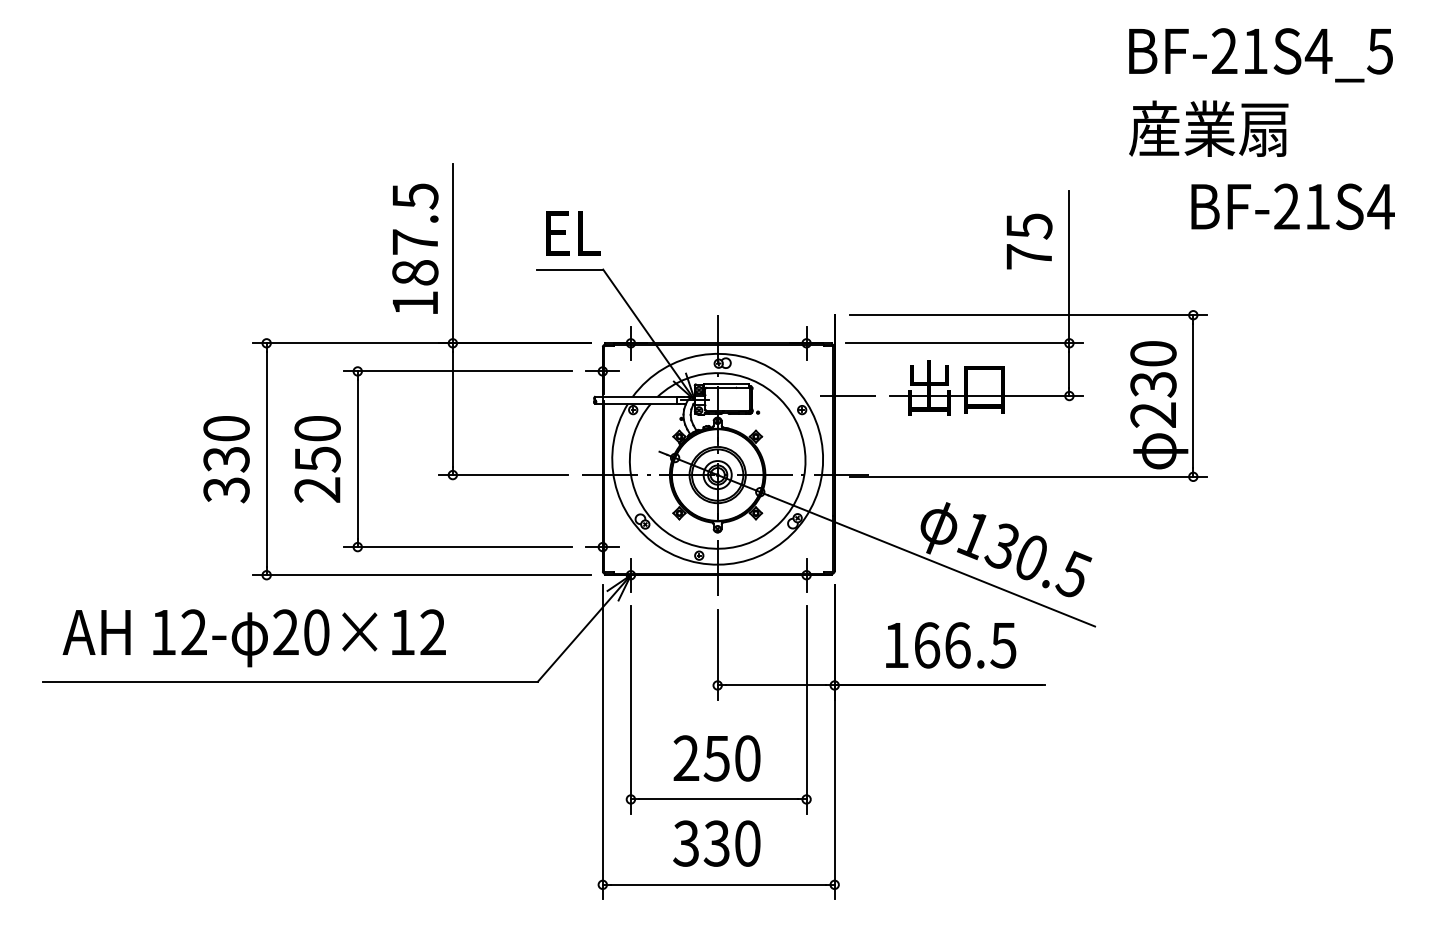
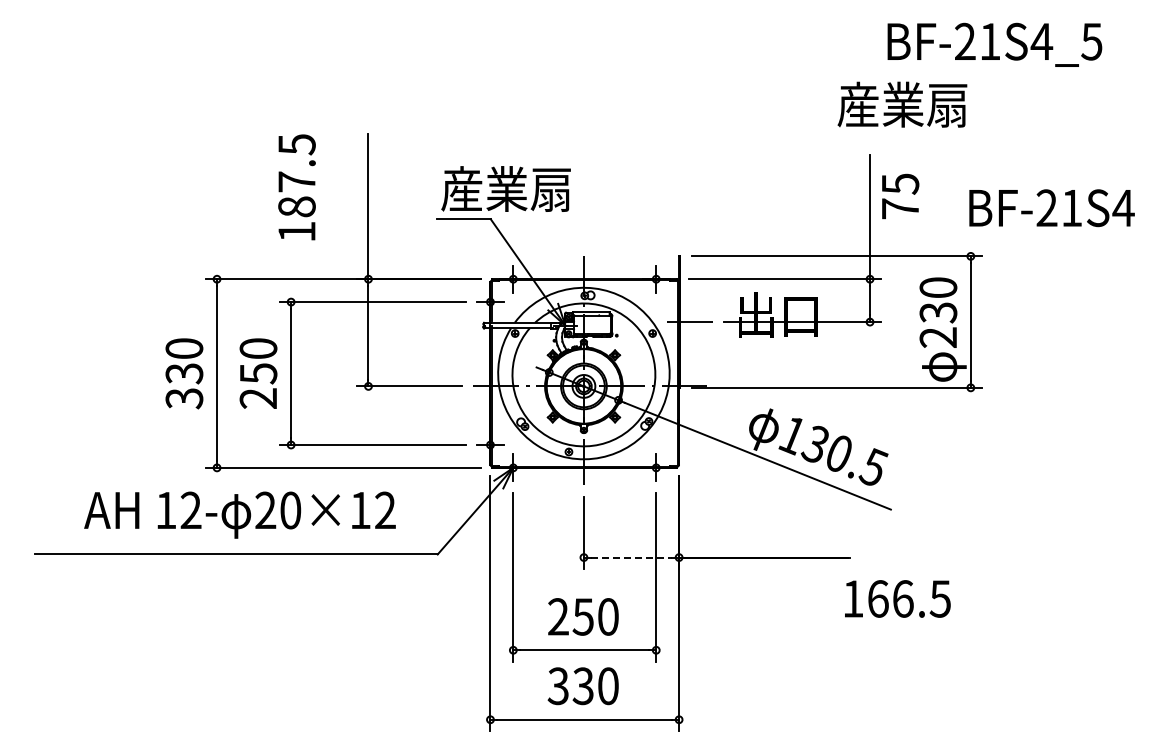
text: (1260, 54) -> (994, 44), moved
text: (1208, 128) -> (902, 104), moved
text: (1292, 207) -> (1051, 208), moved
text: (621, 231) -> (505, 188), EL -> 産業扇
text: (1029, 241) -> (900, 196), moved
text: (414, 248) -> (296, 187), moved
text: (253, 637) -> (239, 514), moved
text: (950, 644) -> (897, 598), moved
line: (776, 685) -> (631, 557), solid -> dashed

